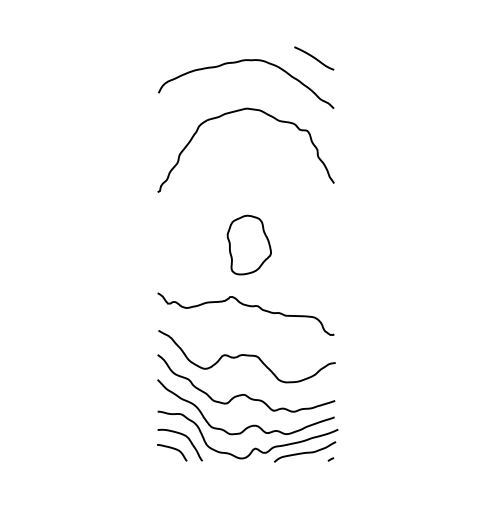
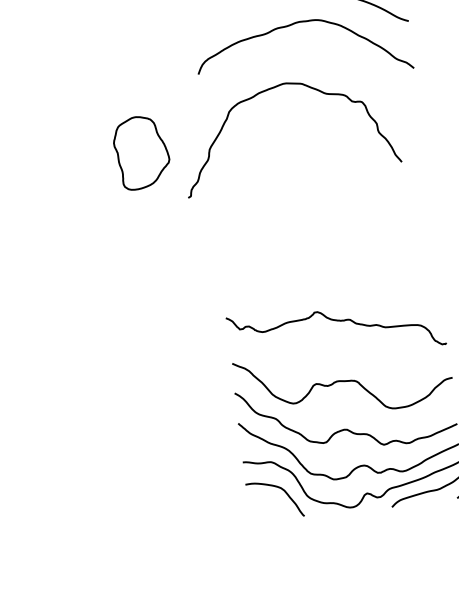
curve: (235, 112) -> (271, 89), moved
part: (248, 244) -> (140, 152), moved
curve: (172, 449) -> (266, 506), removed

